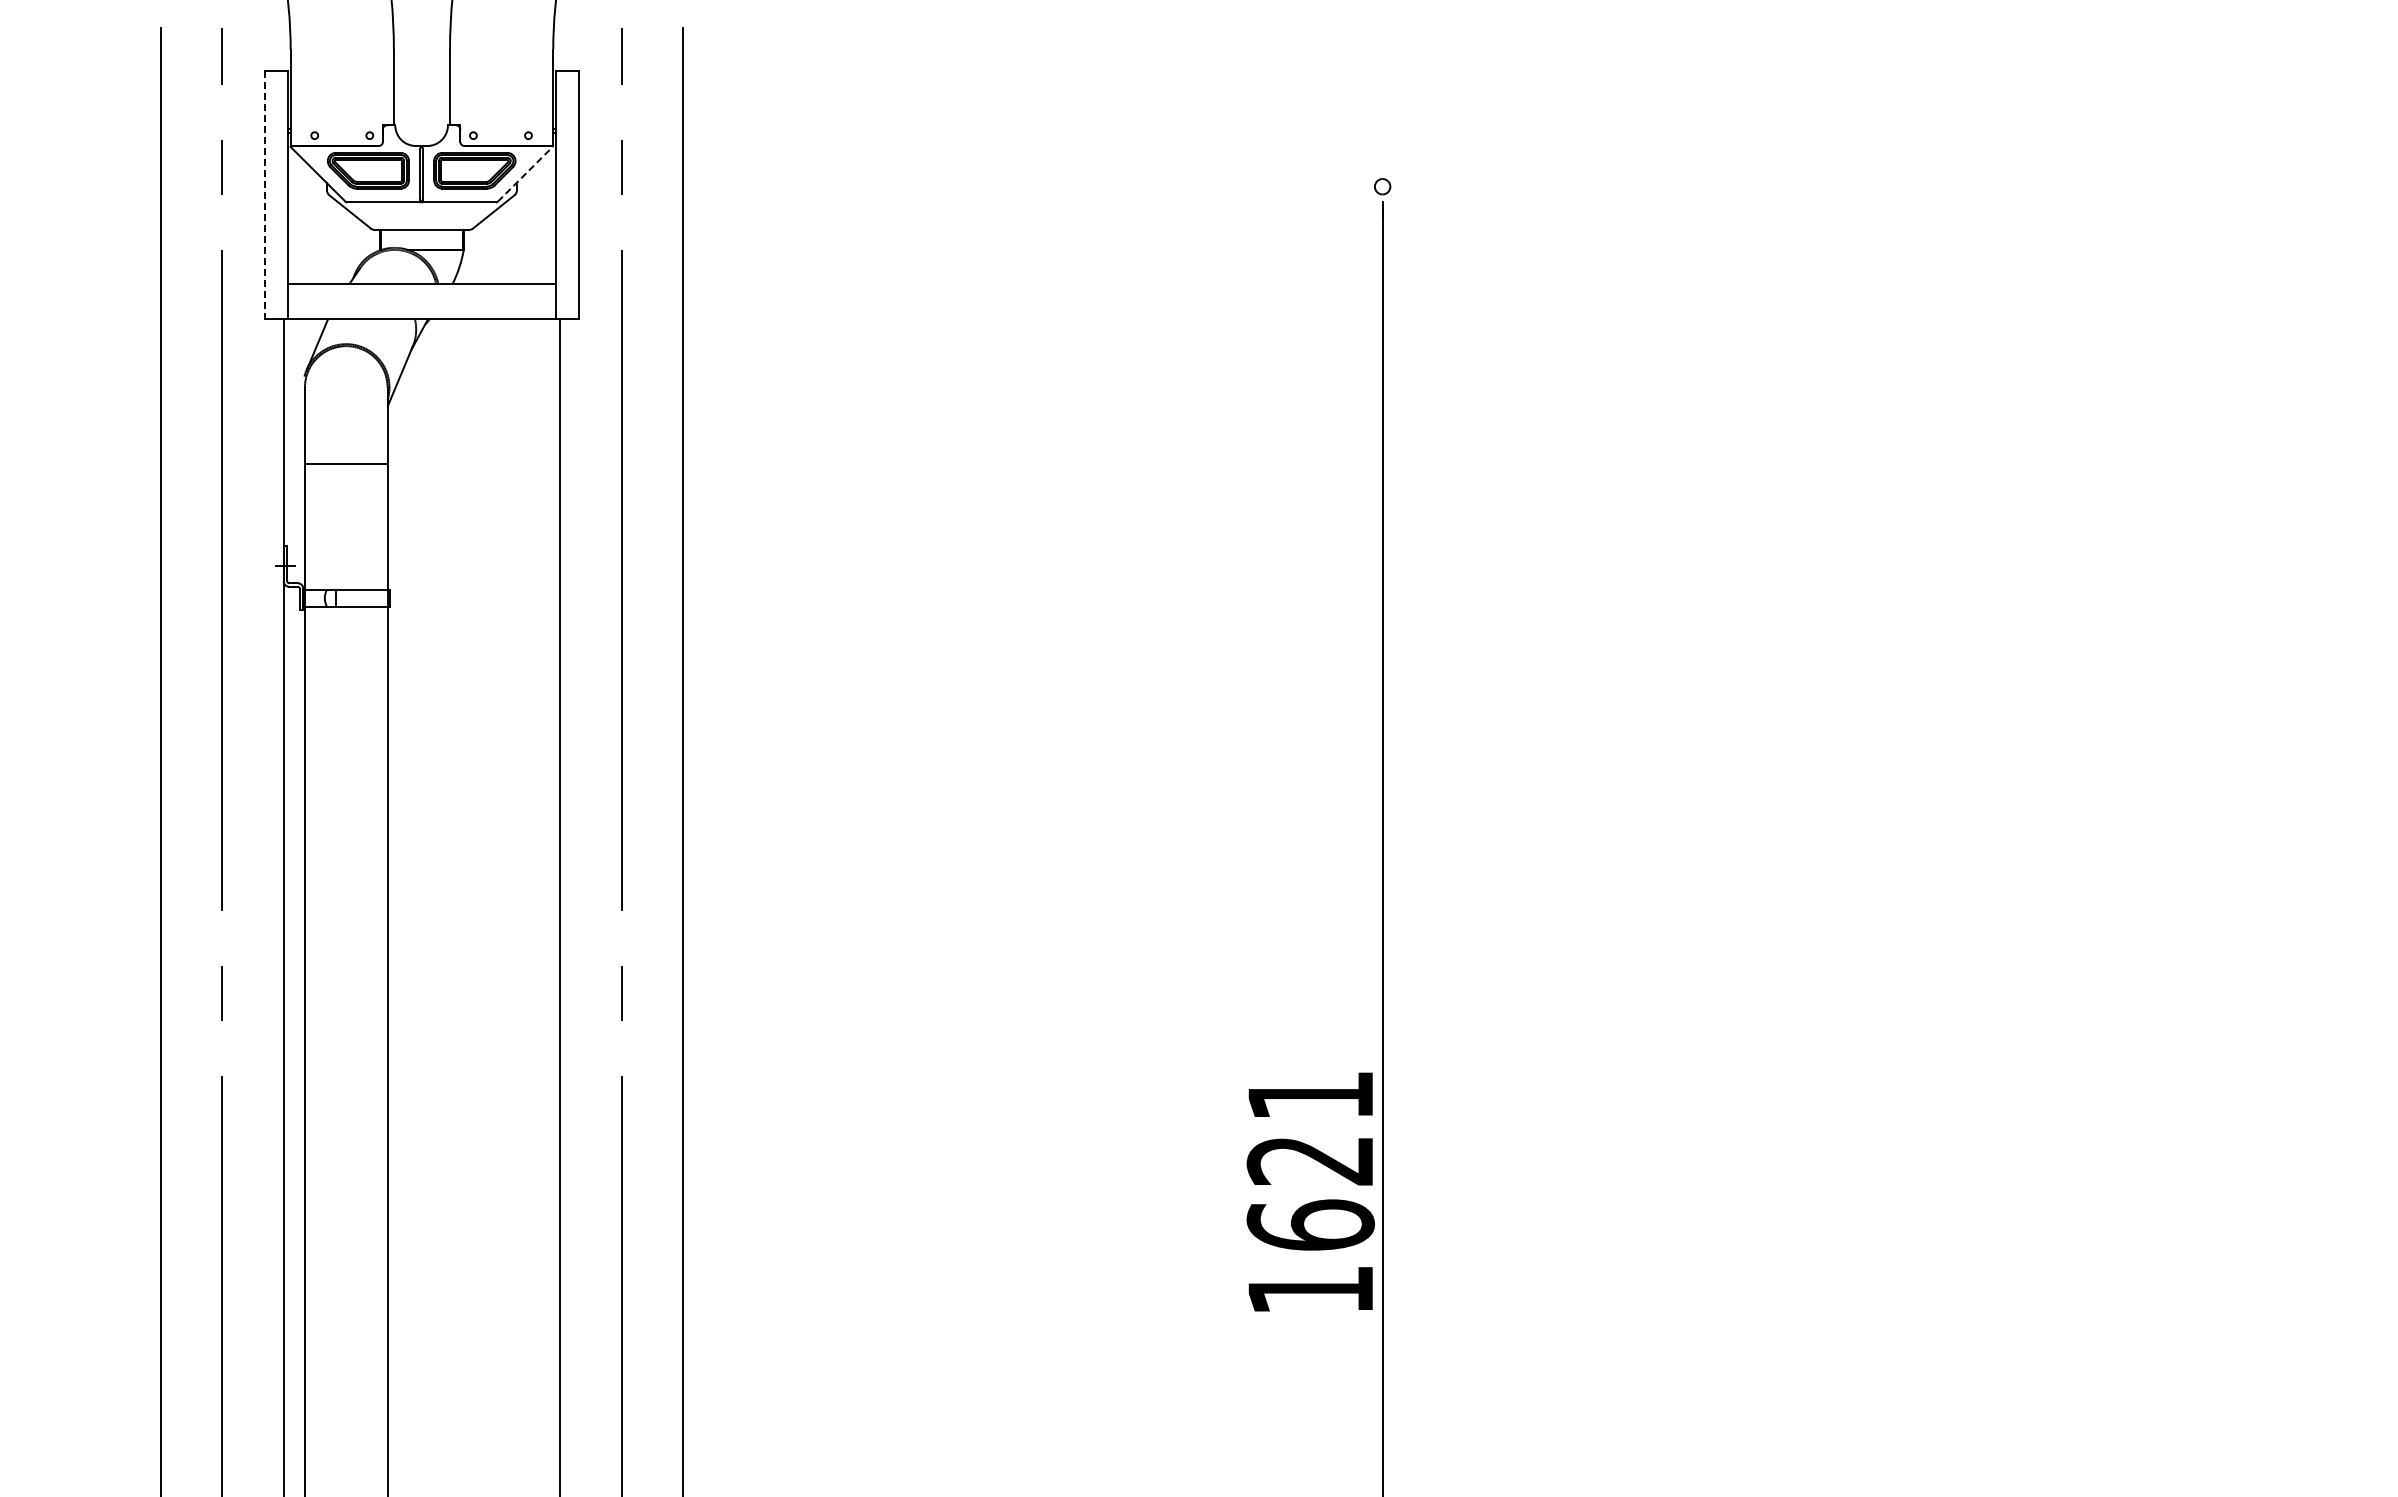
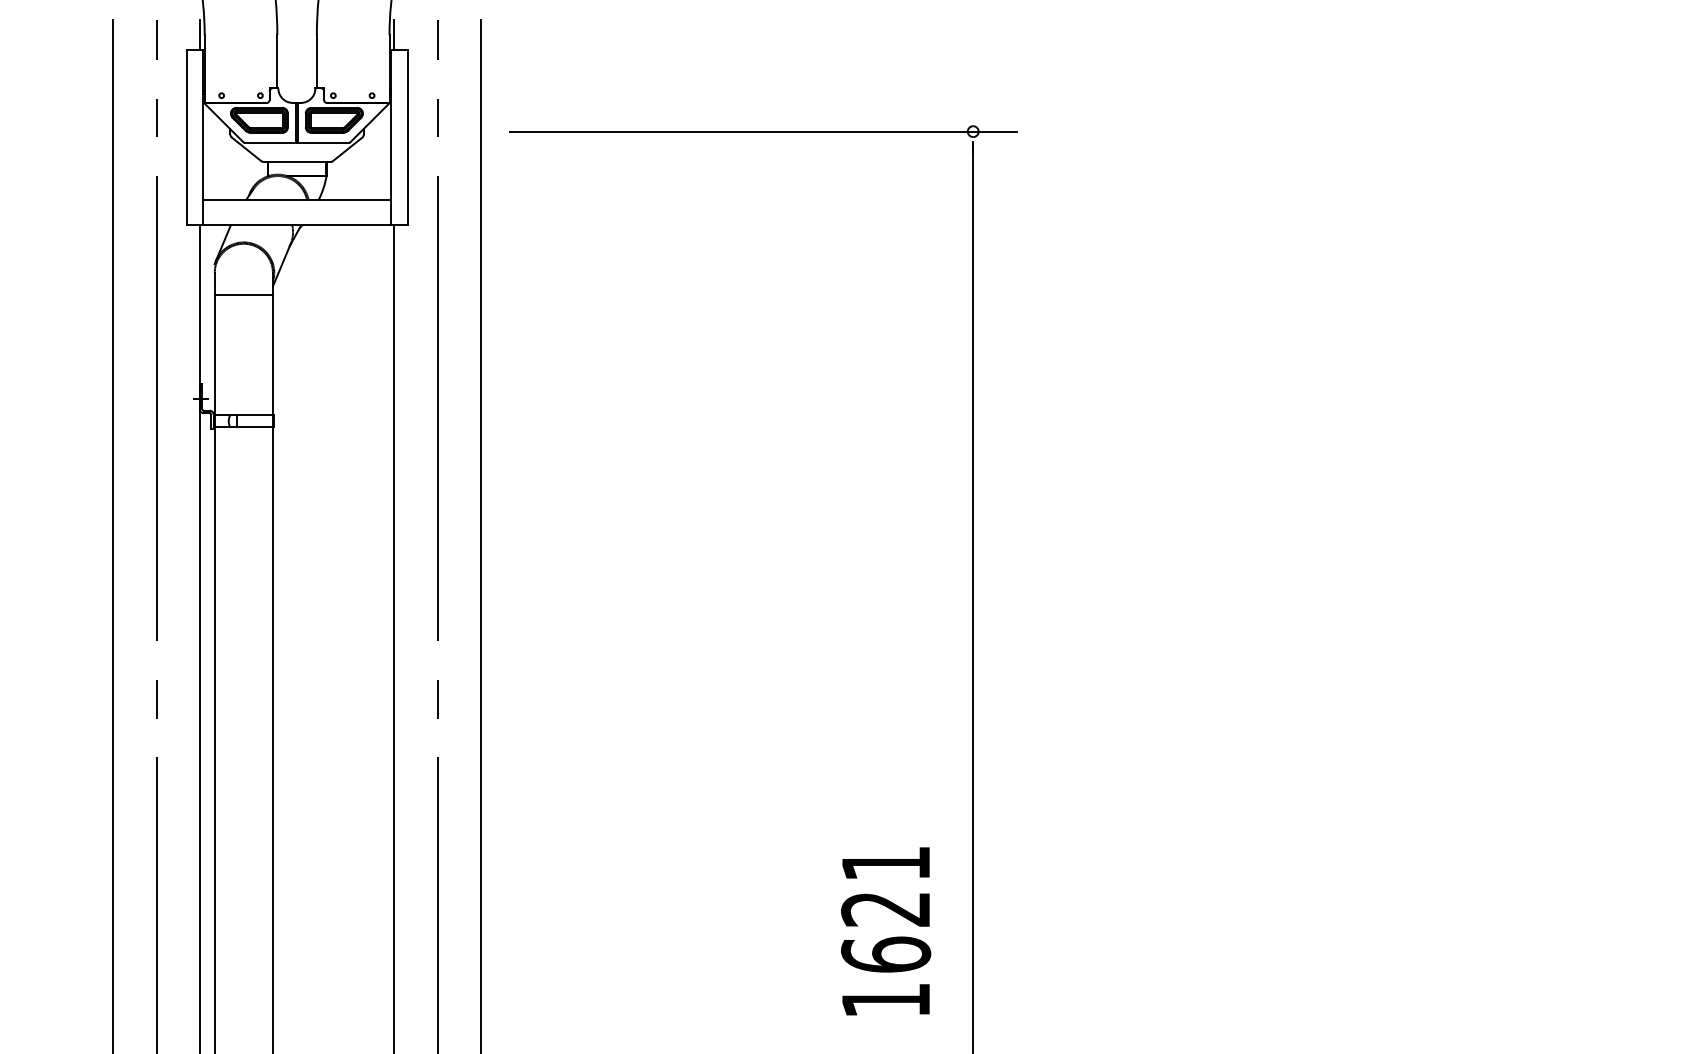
line: (283, 49) -> (199, 35), added
line: (560, 49) -> (394, 35), added
line: (525, 174) -> (369, 123), dashed -> solid
line: (1084, 186) -> (763, 131), added
line: (265, 195) -> (187, 137), dashed -> solid
line: (345, 463) -> (243, 294), moved
text: (1310, 1191) -> (885, 930), moved

